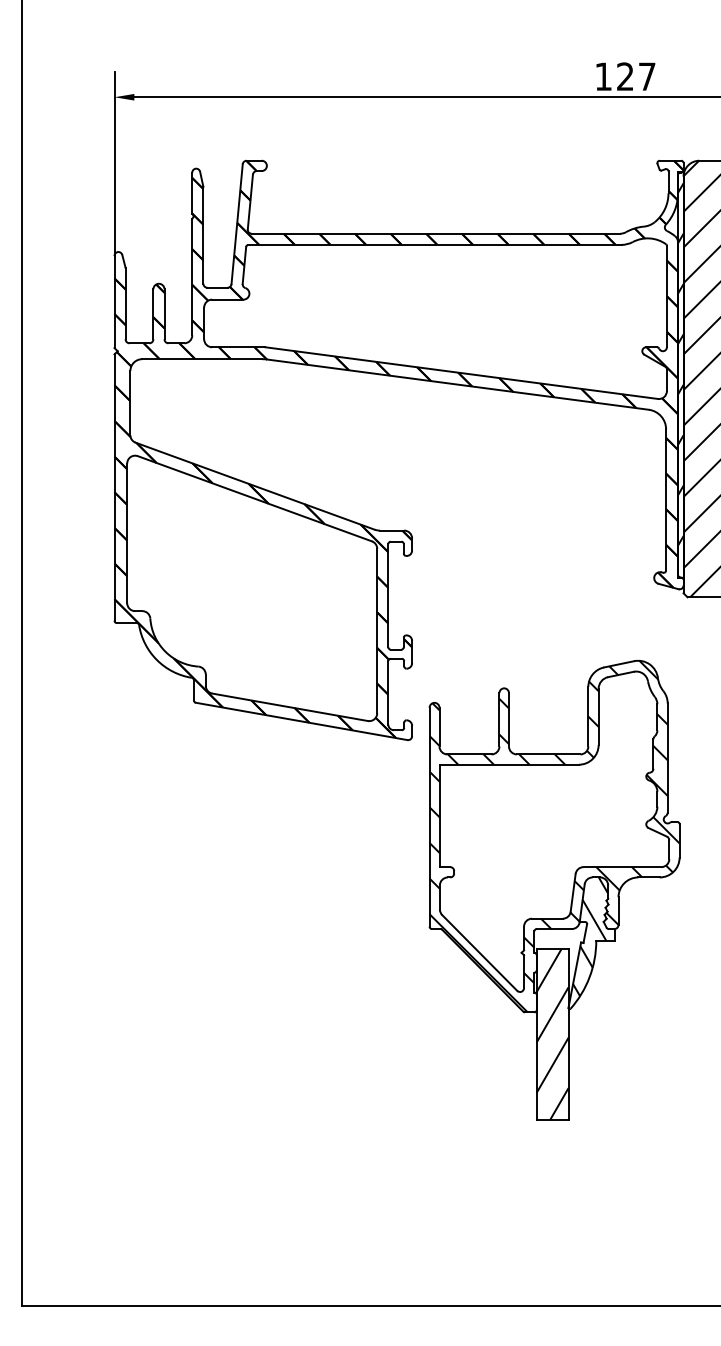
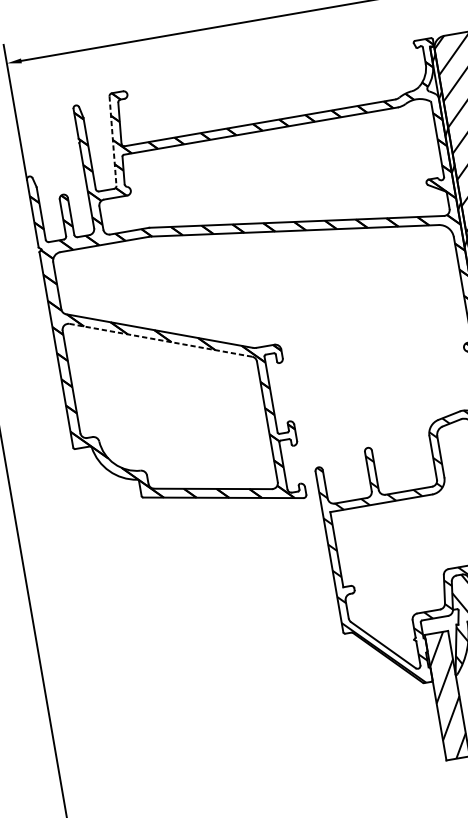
line: (237, 224) -> (113, 141), solid -> dashed
line: (254, 498) -> (160, 340), solid -> dashed

